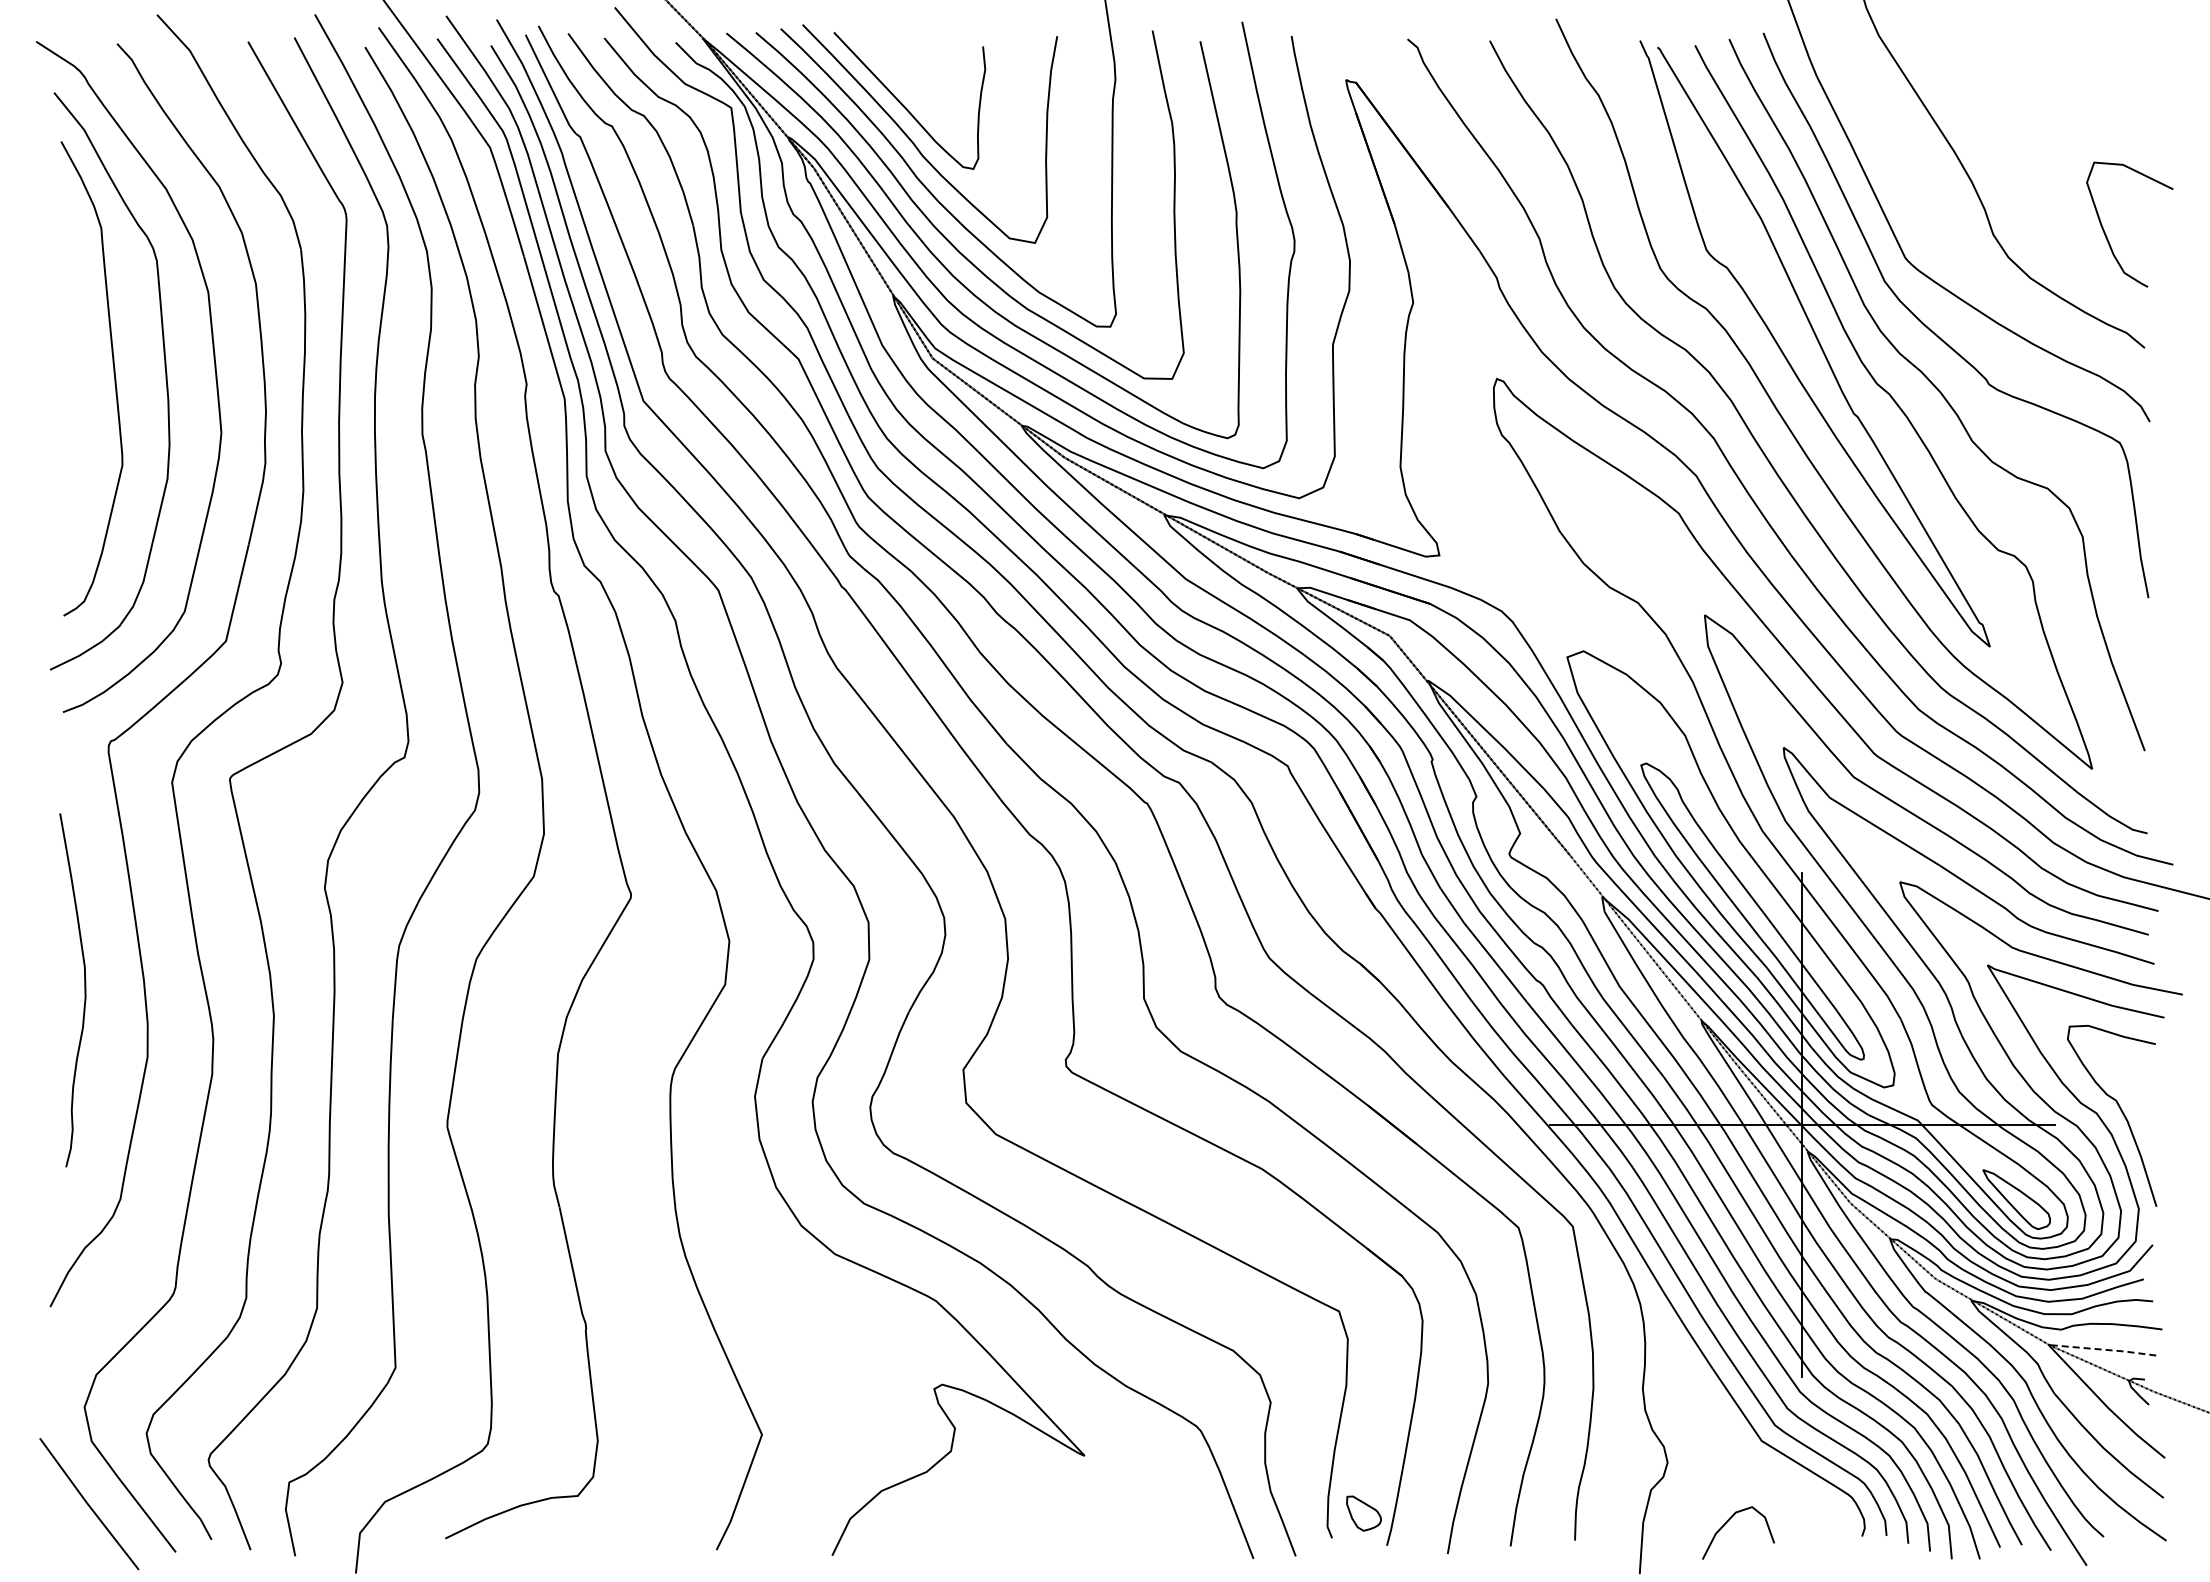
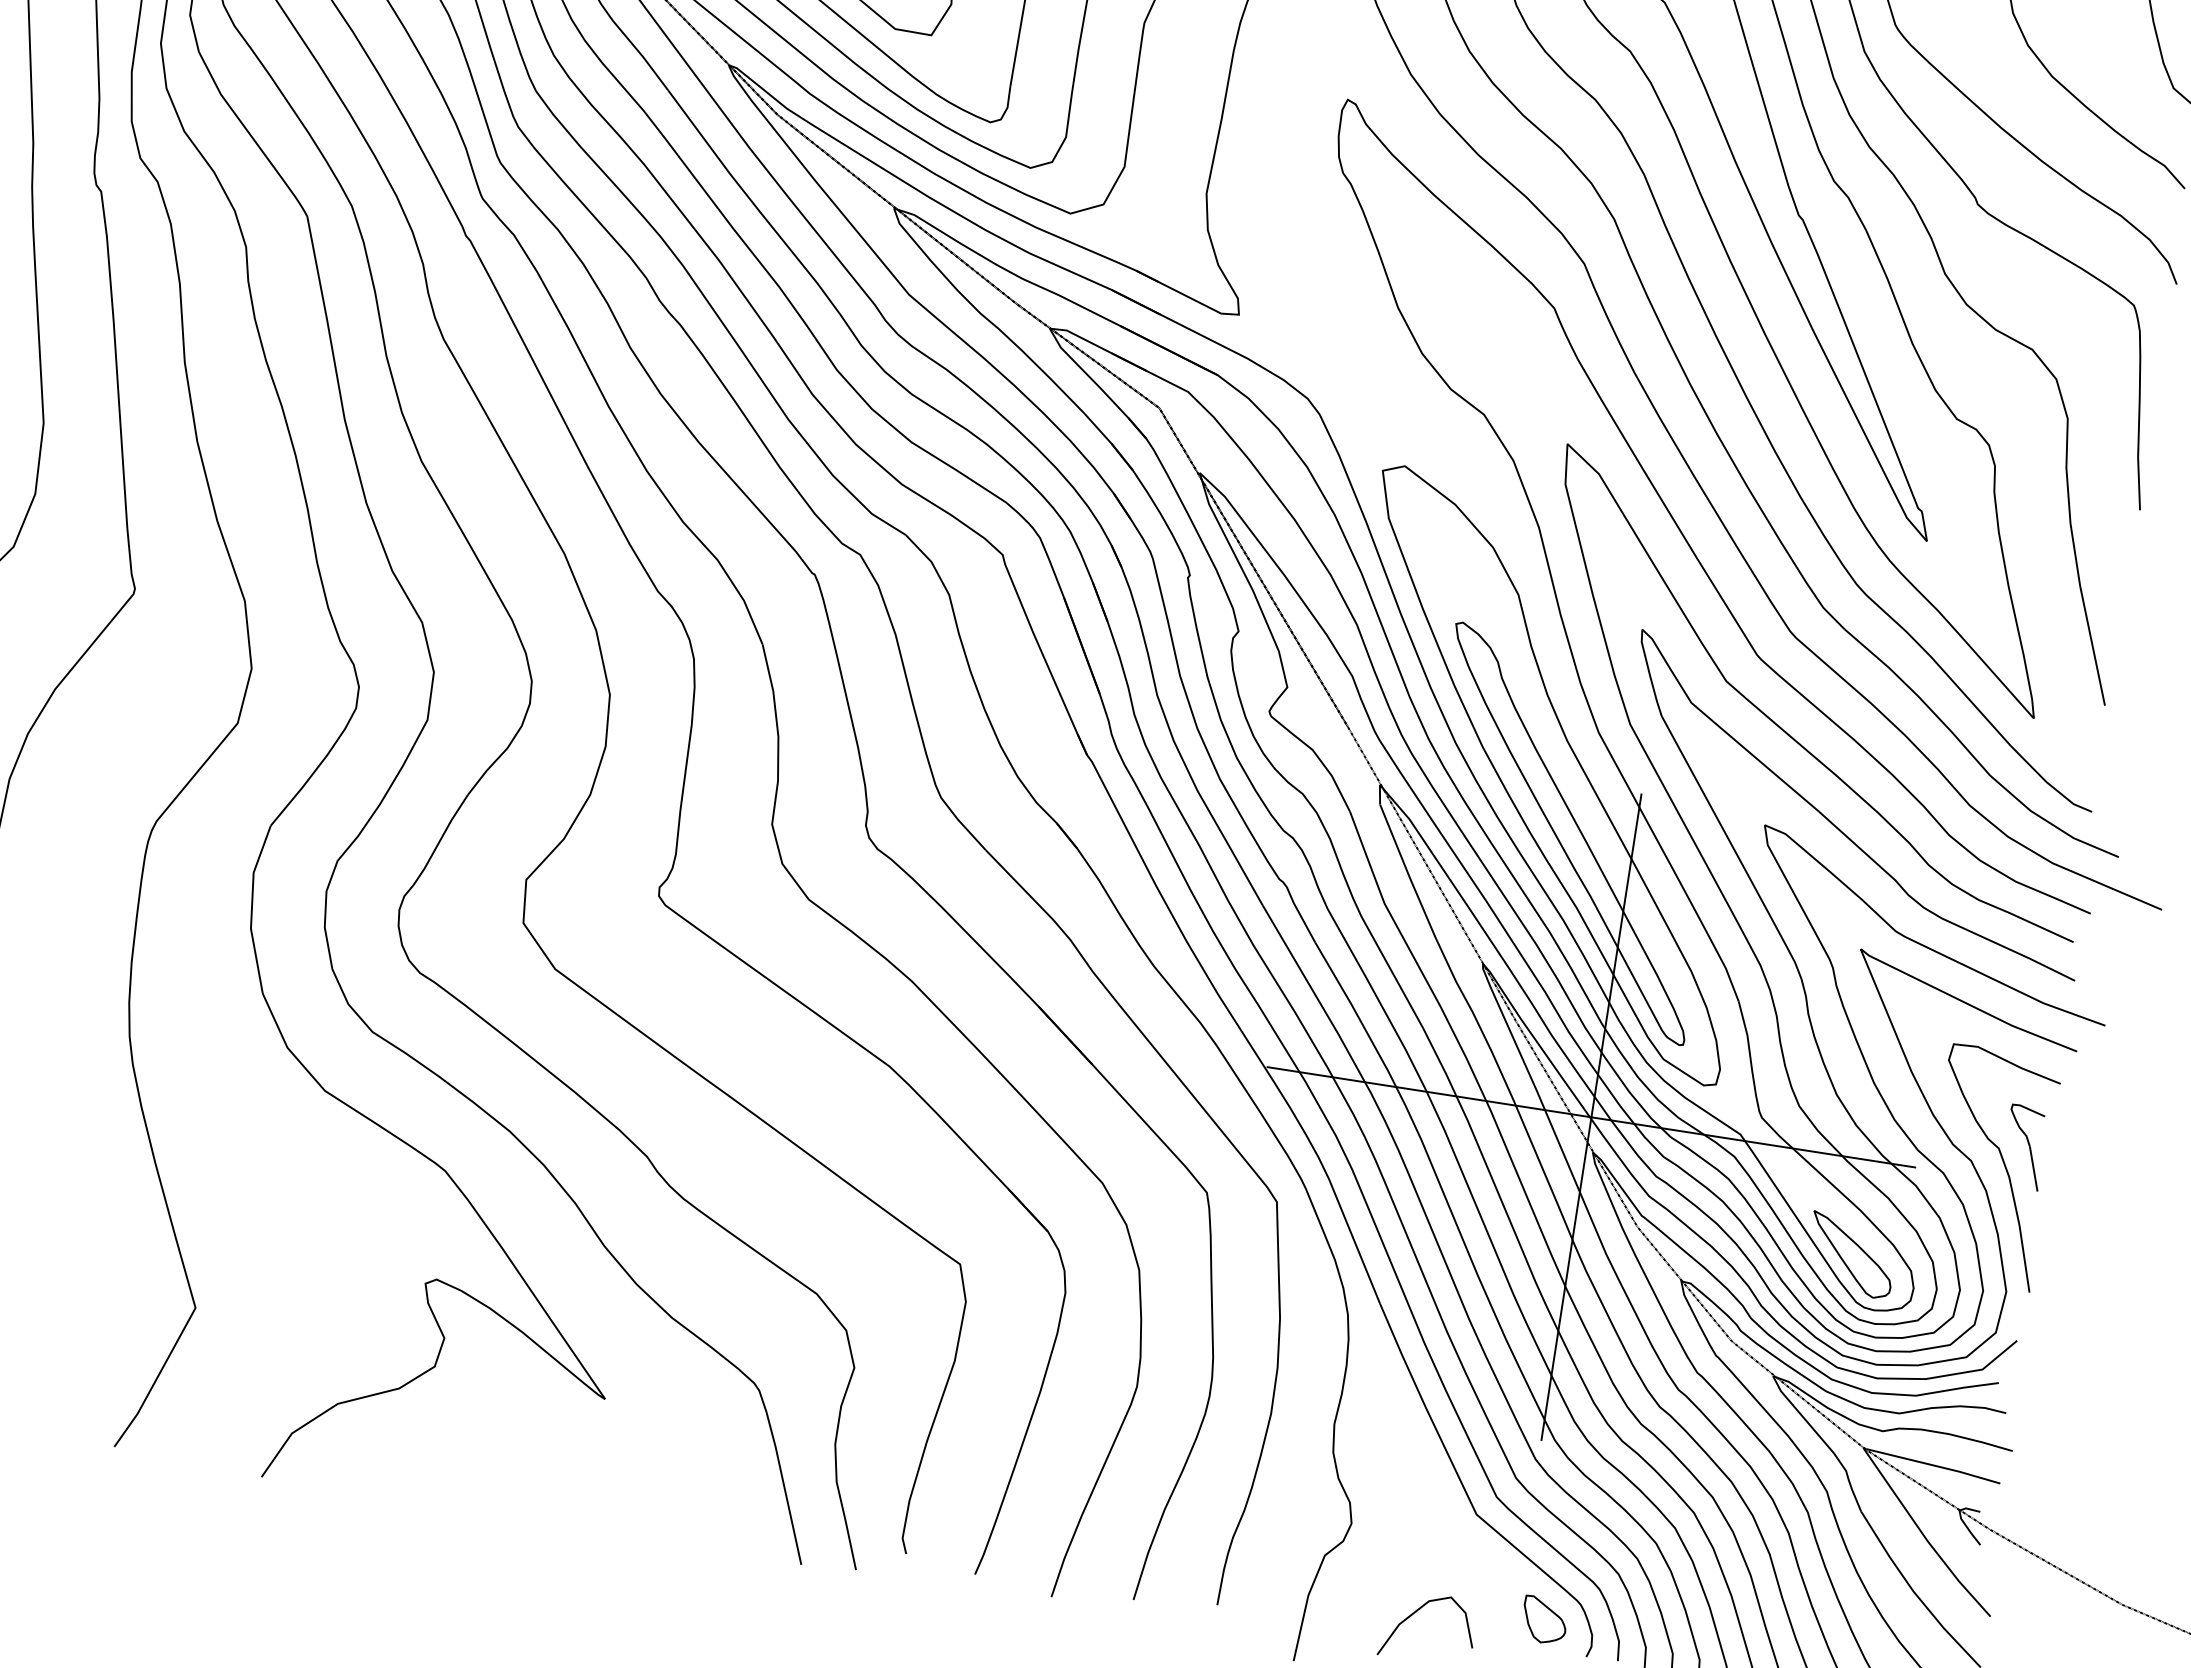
part: (2135, 1096) -> (2024, 1146), added
line: (2104, 1349) -> (1934, 1465), dashed -> solid
part: (1363, 1513) -> (1543, 1620), moved

